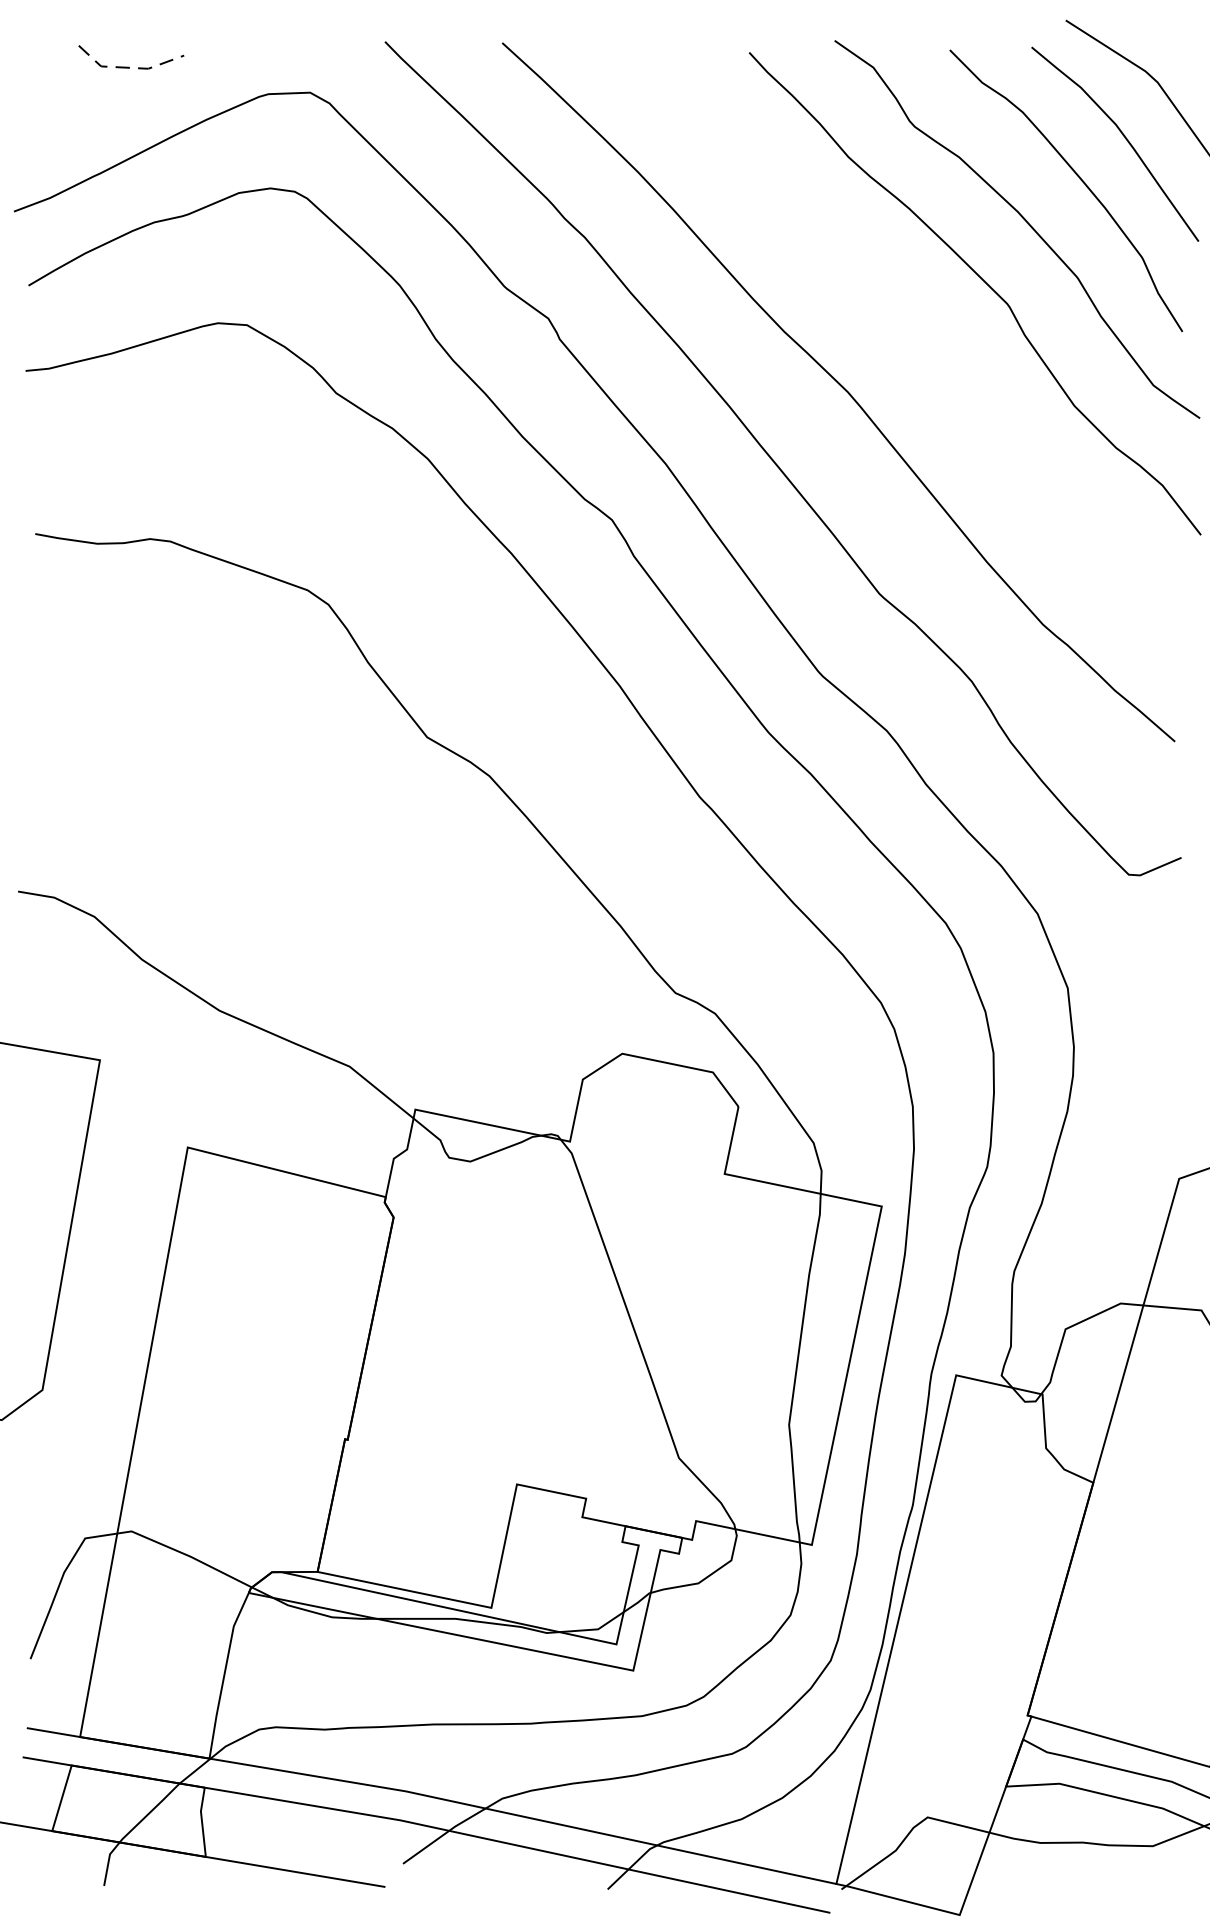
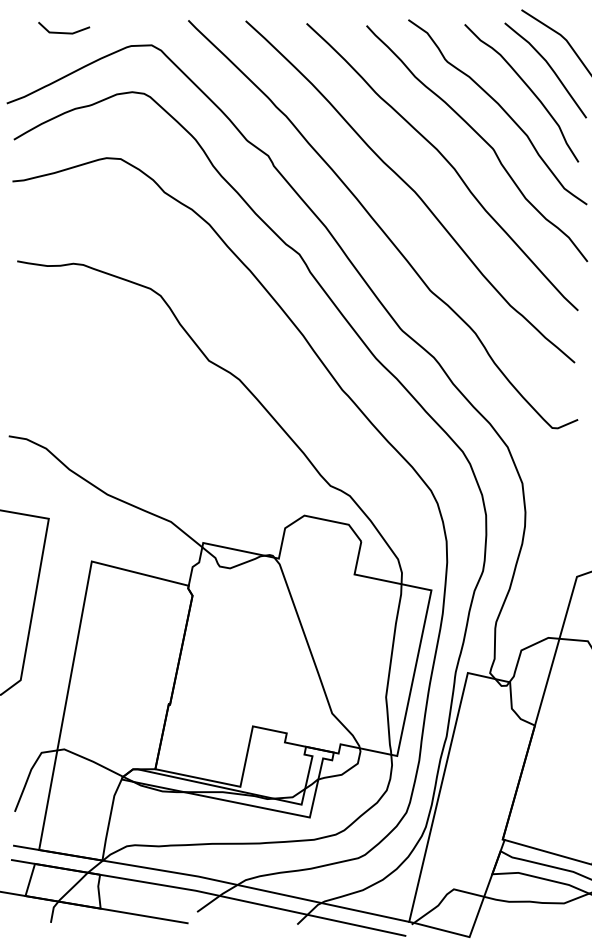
line: (127, 68) -> (62, 33), dashed -> solid
curve: (914, 332) -> (447, 162), added

